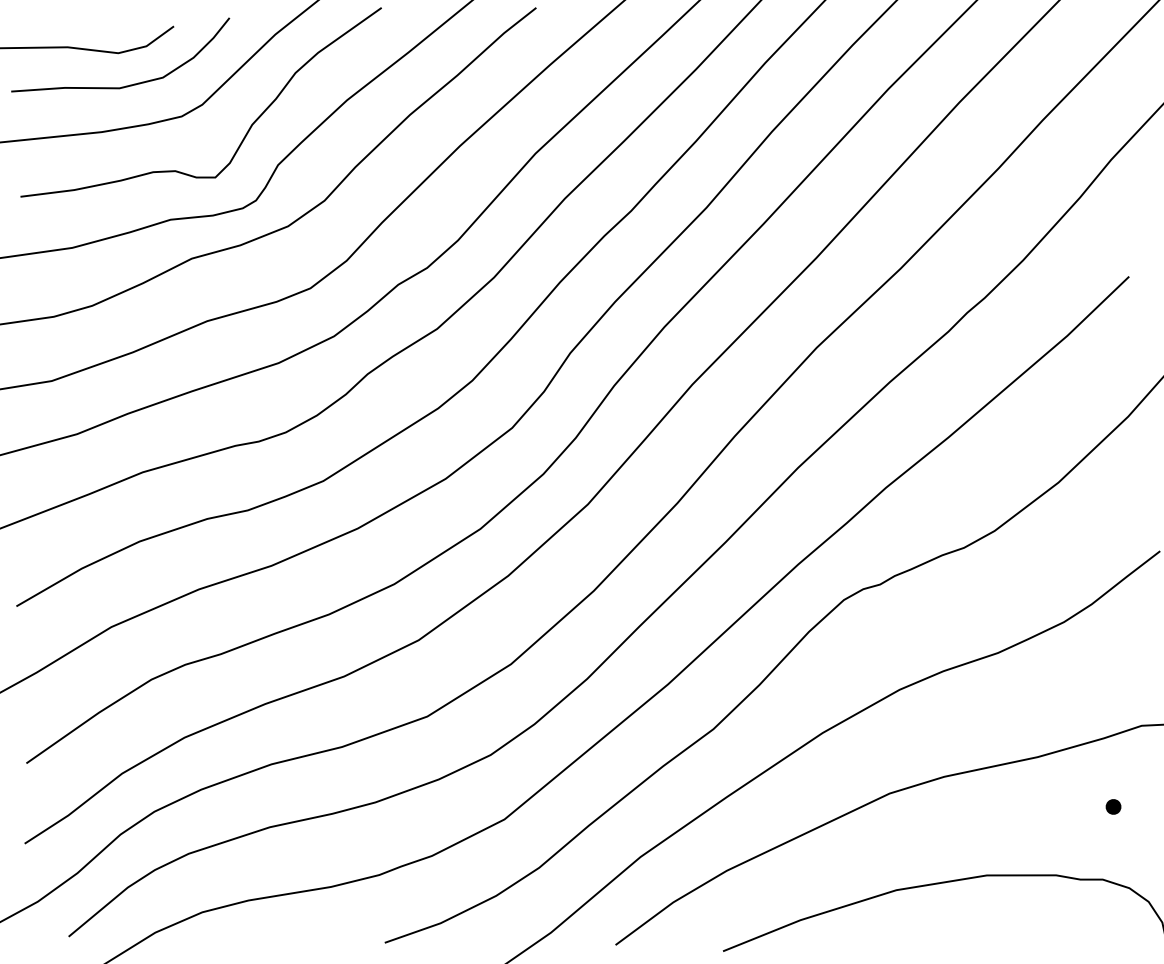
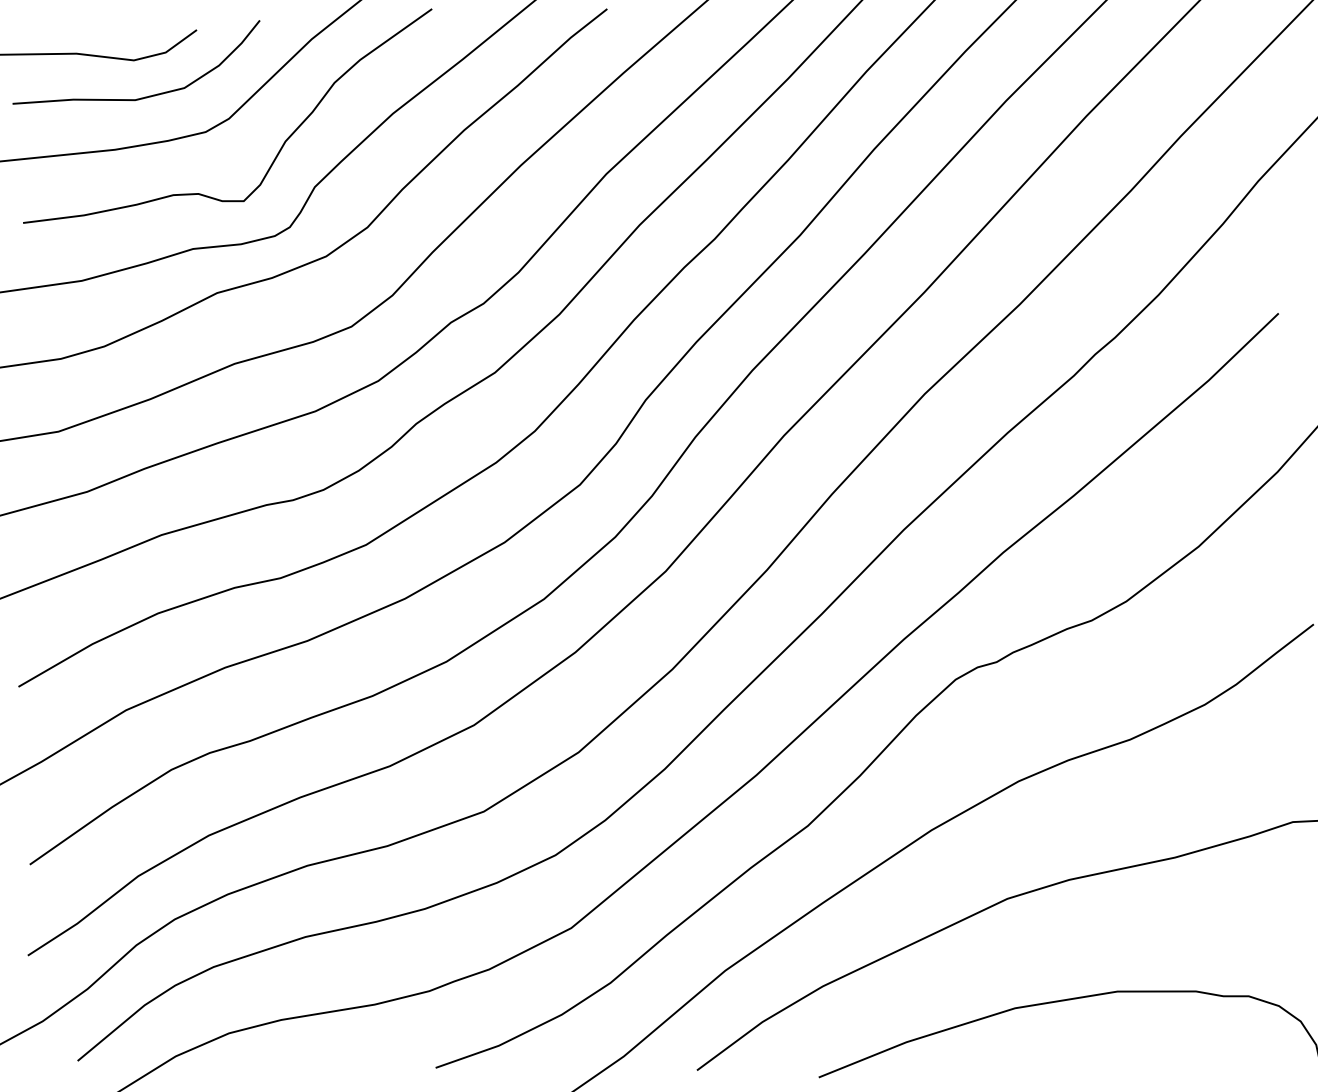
part: (1113, 806) -> (1260, 913), removed

